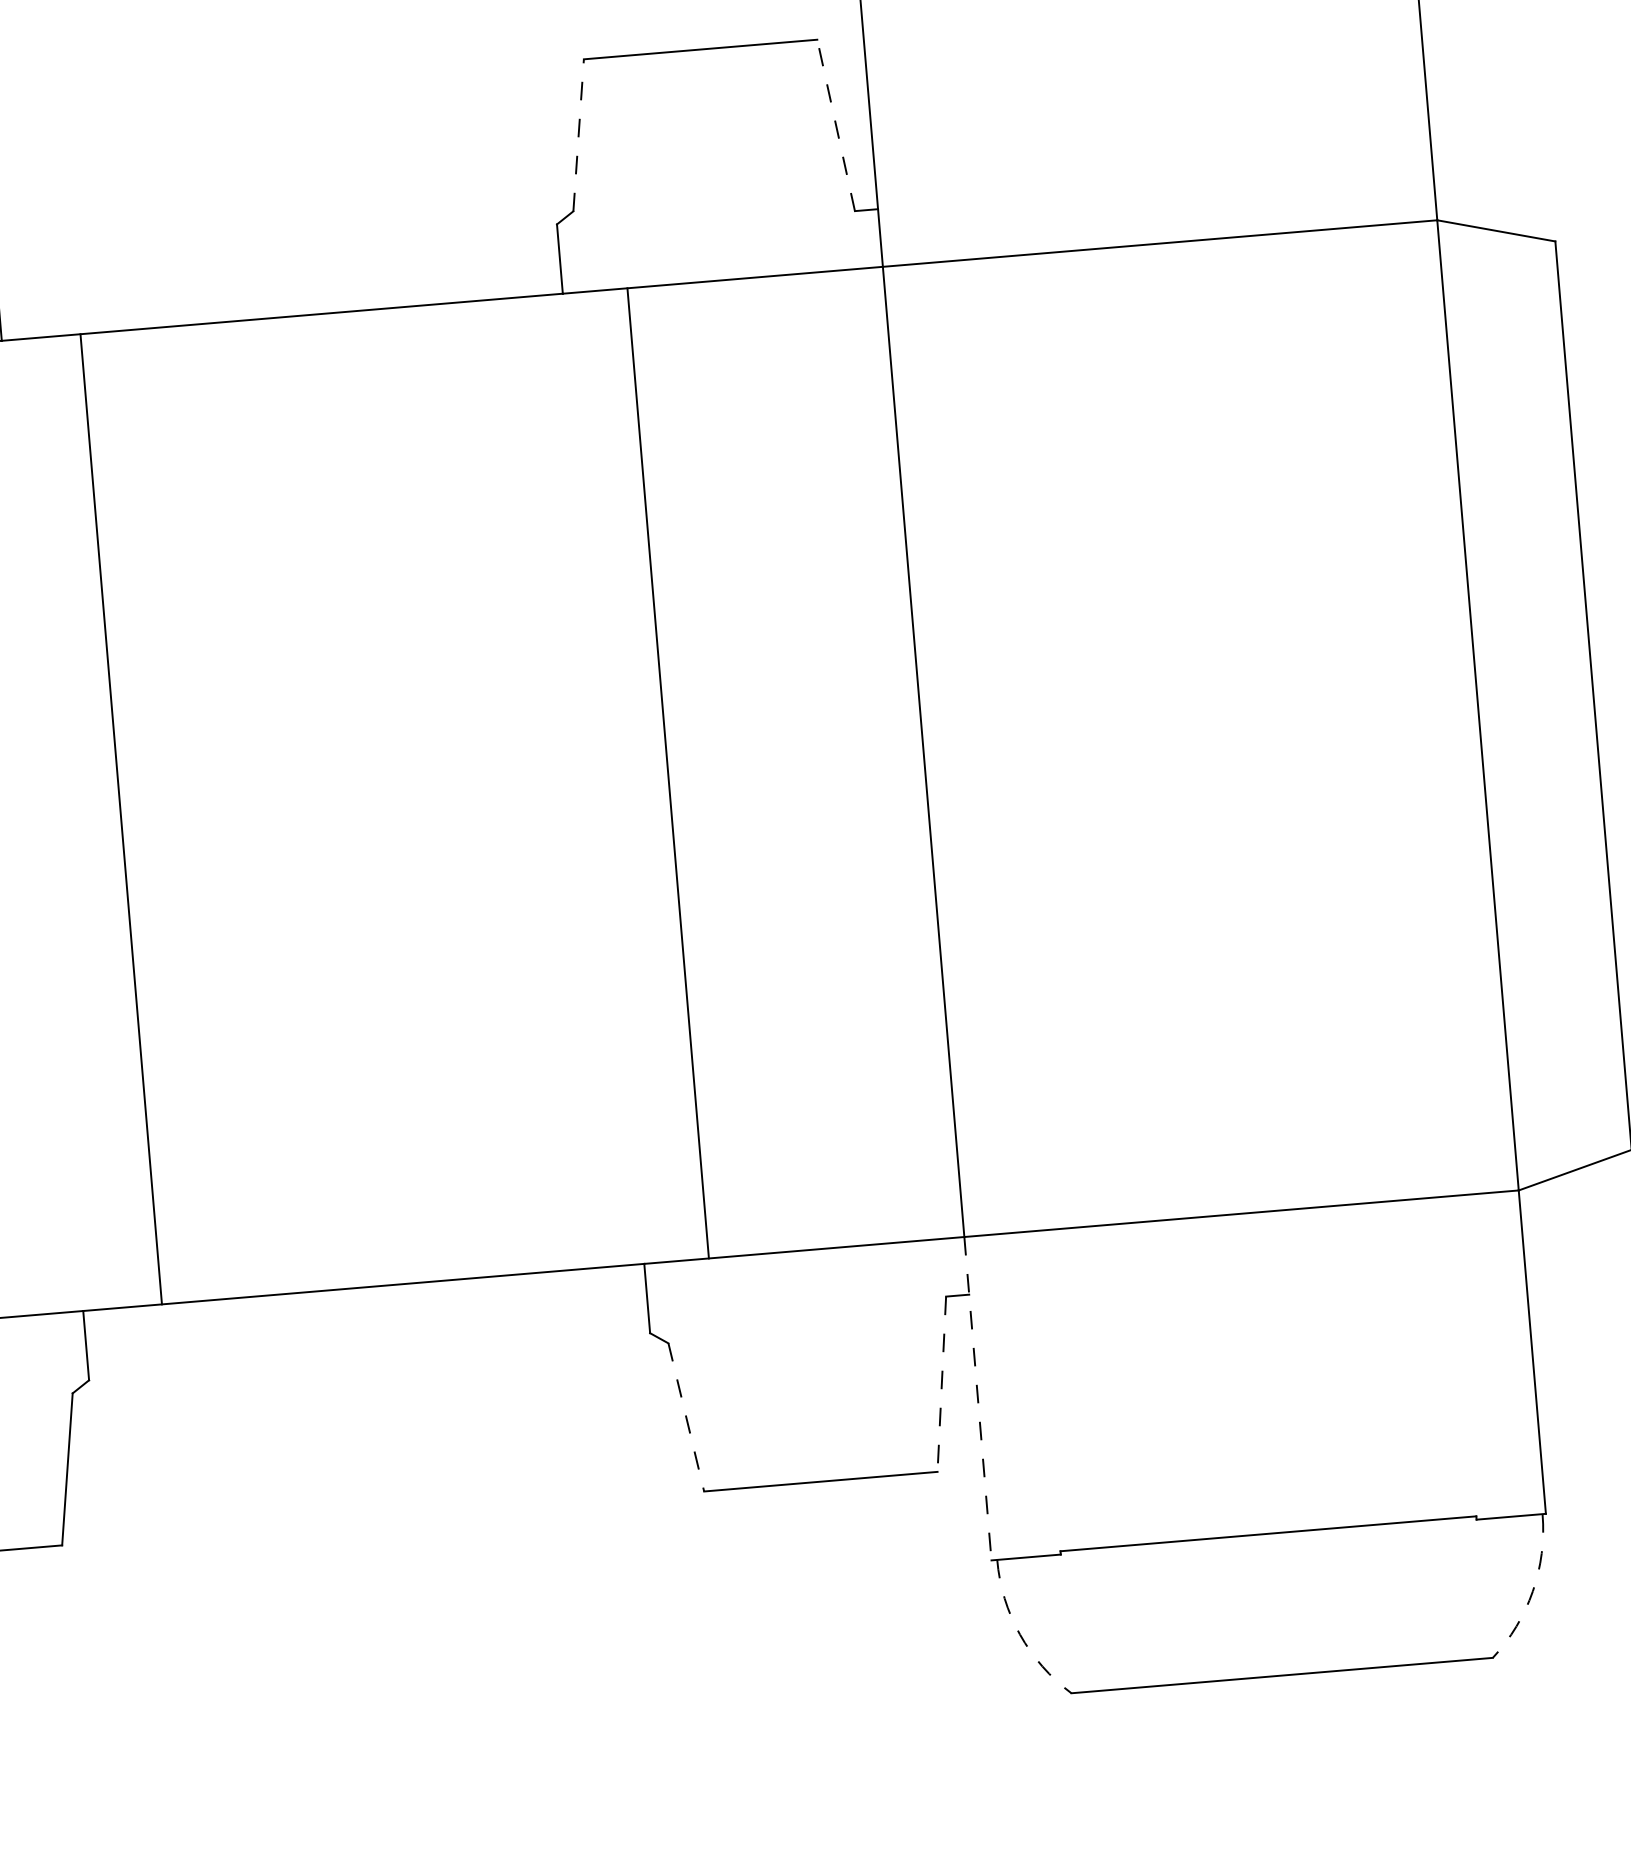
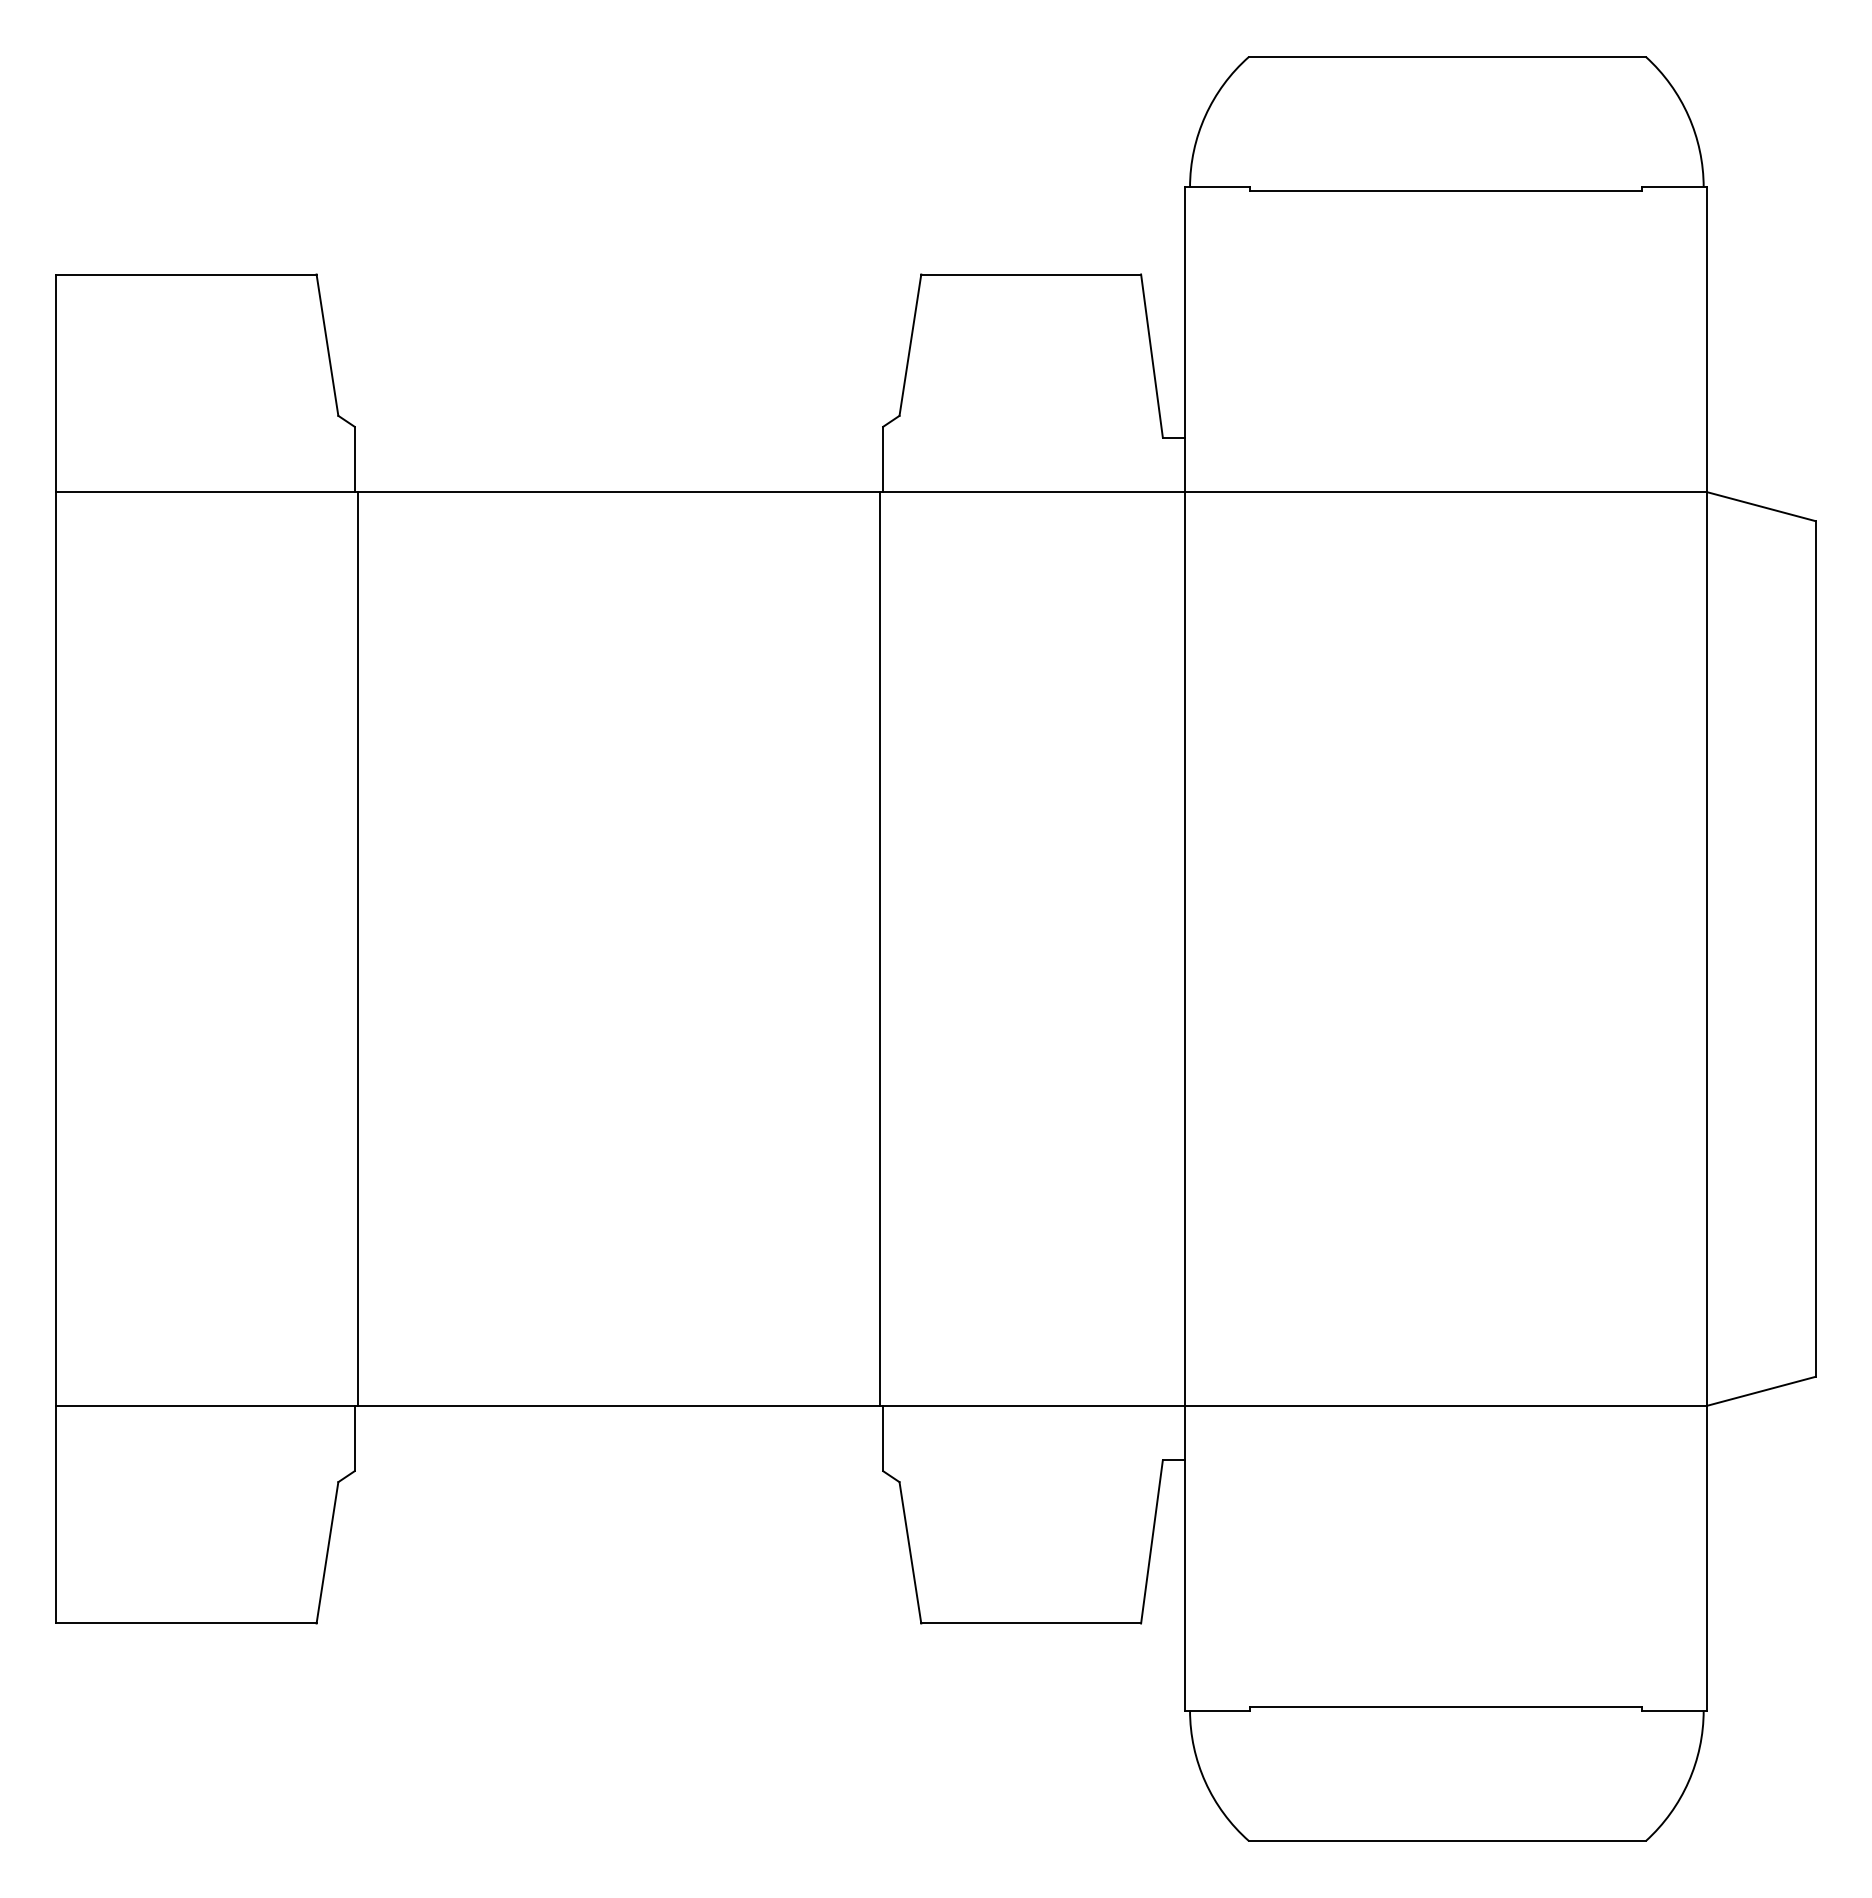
line: (835, 124) -> (1151, 355), dashed -> solid
line: (578, 135) -> (910, 345), dashed -> solid
line: (668, 772) -> (880, 948), moved
line: (120, 818) -> (357, 948), moved
line: (941, 1384) -> (1151, 1542), dashed -> solid
line: (977, 1399) -> (1184, 1558), dashed -> solid
line: (686, 1417) -> (910, 1552), dashed -> solid
arc: (1532, 1590) -> (1688, 1781), dashed -> solid
arc: (1020, 1634) -> (1205, 1782), dashed -> solid

